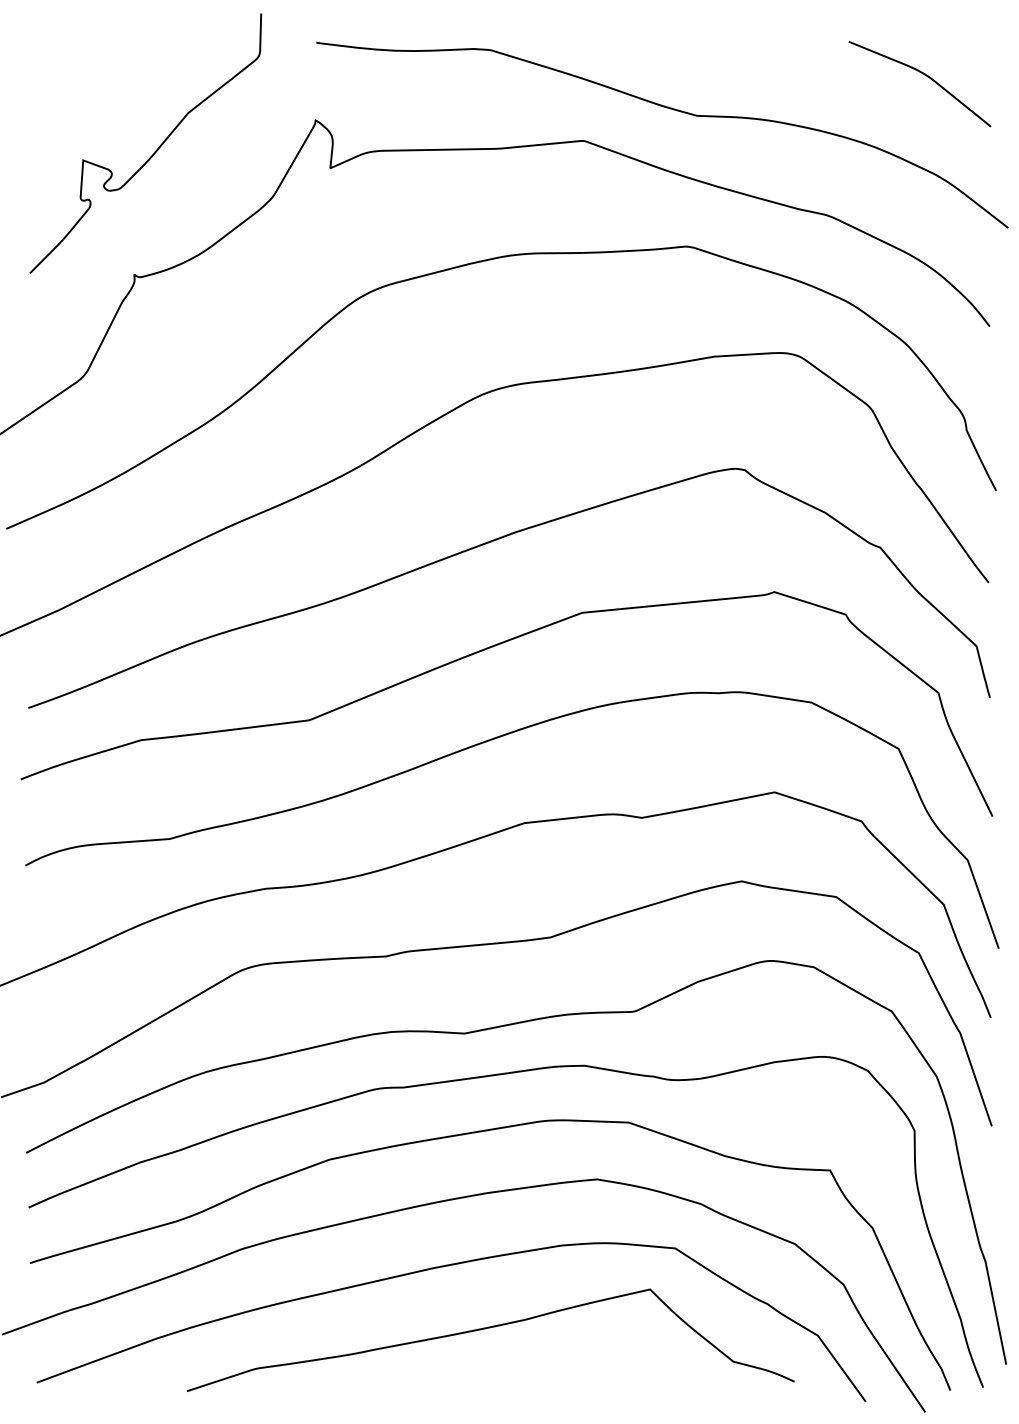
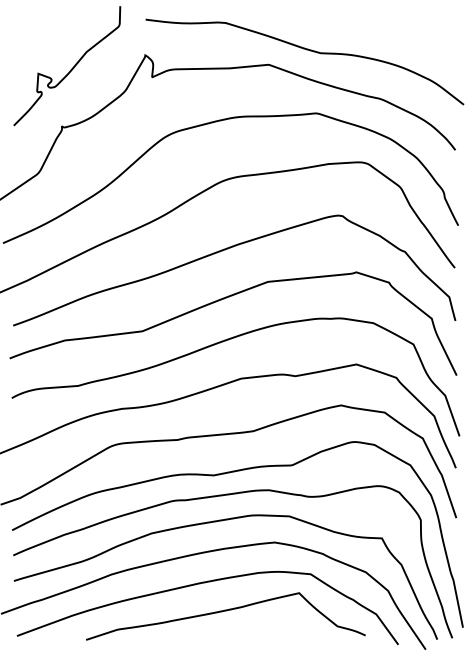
curve: (924, 77) -> (425, 35), removed

